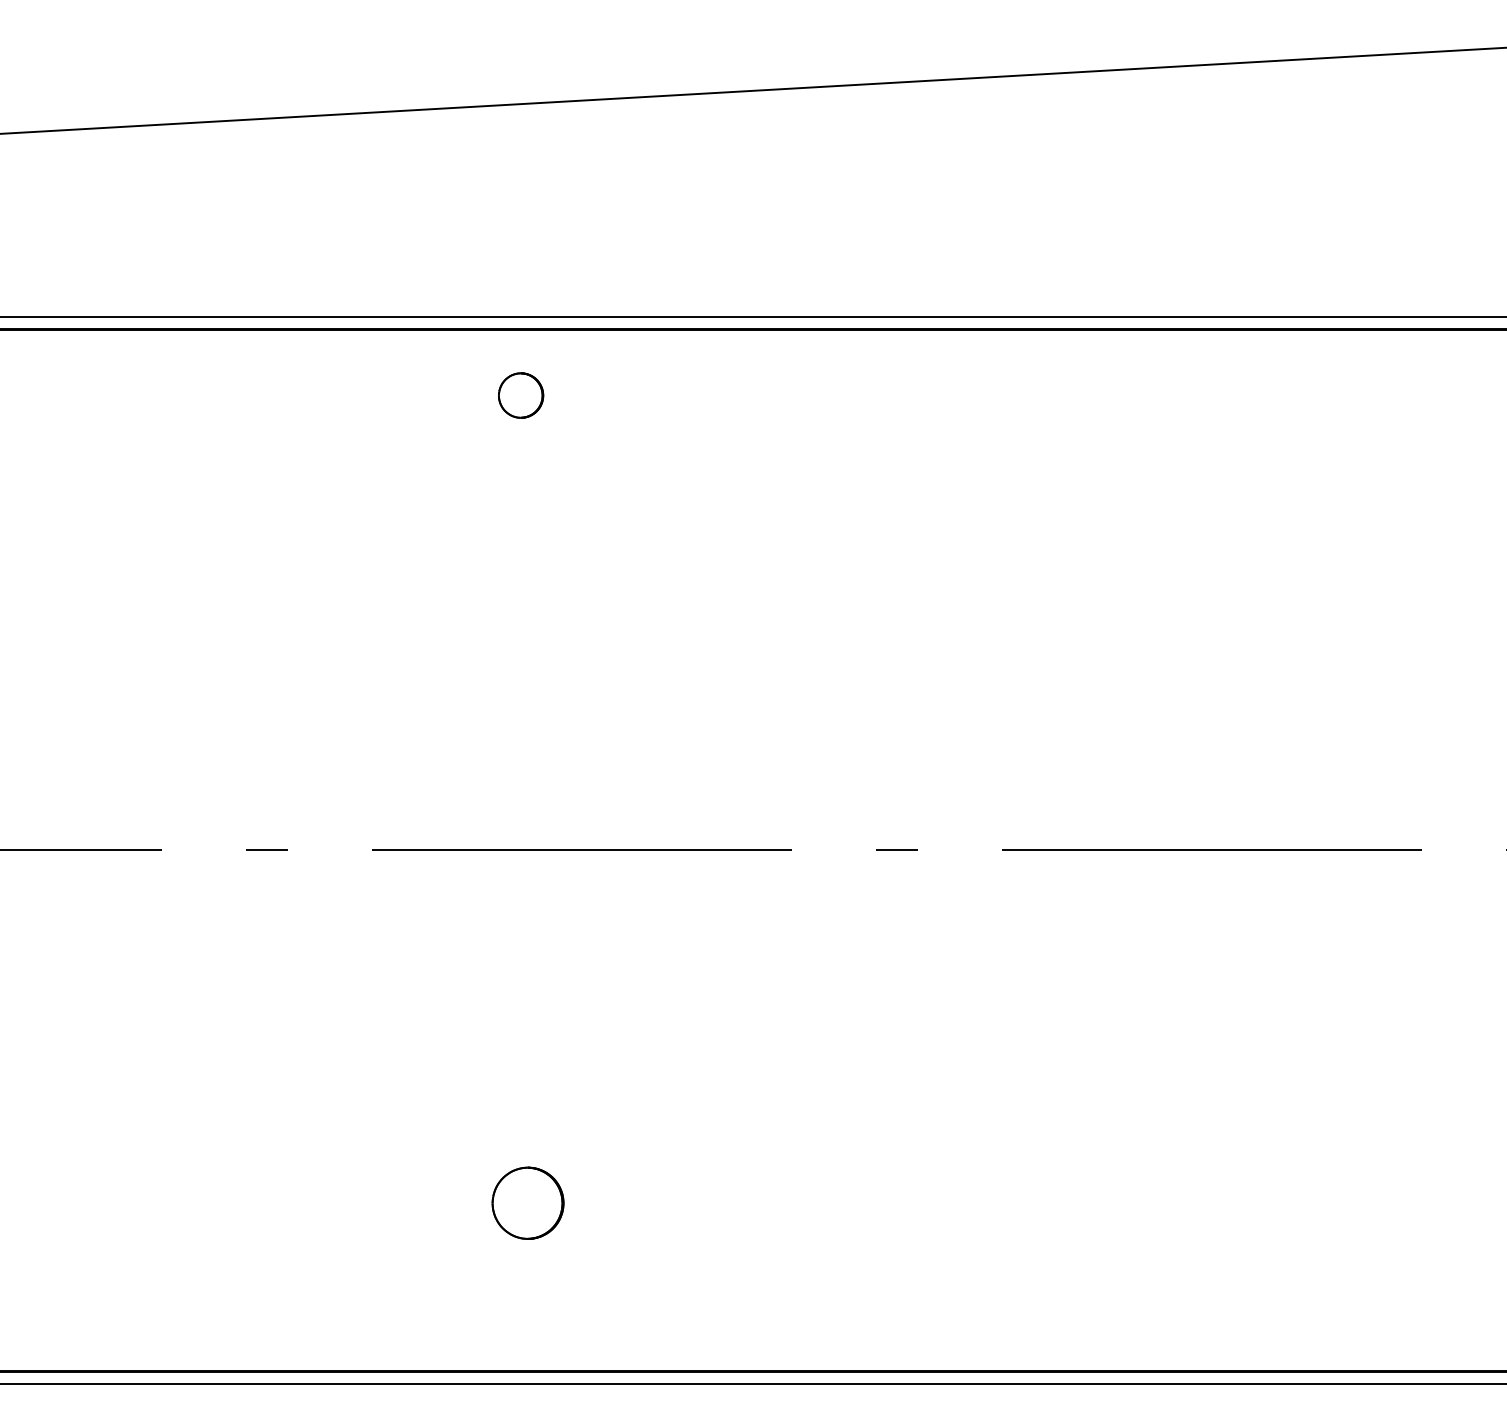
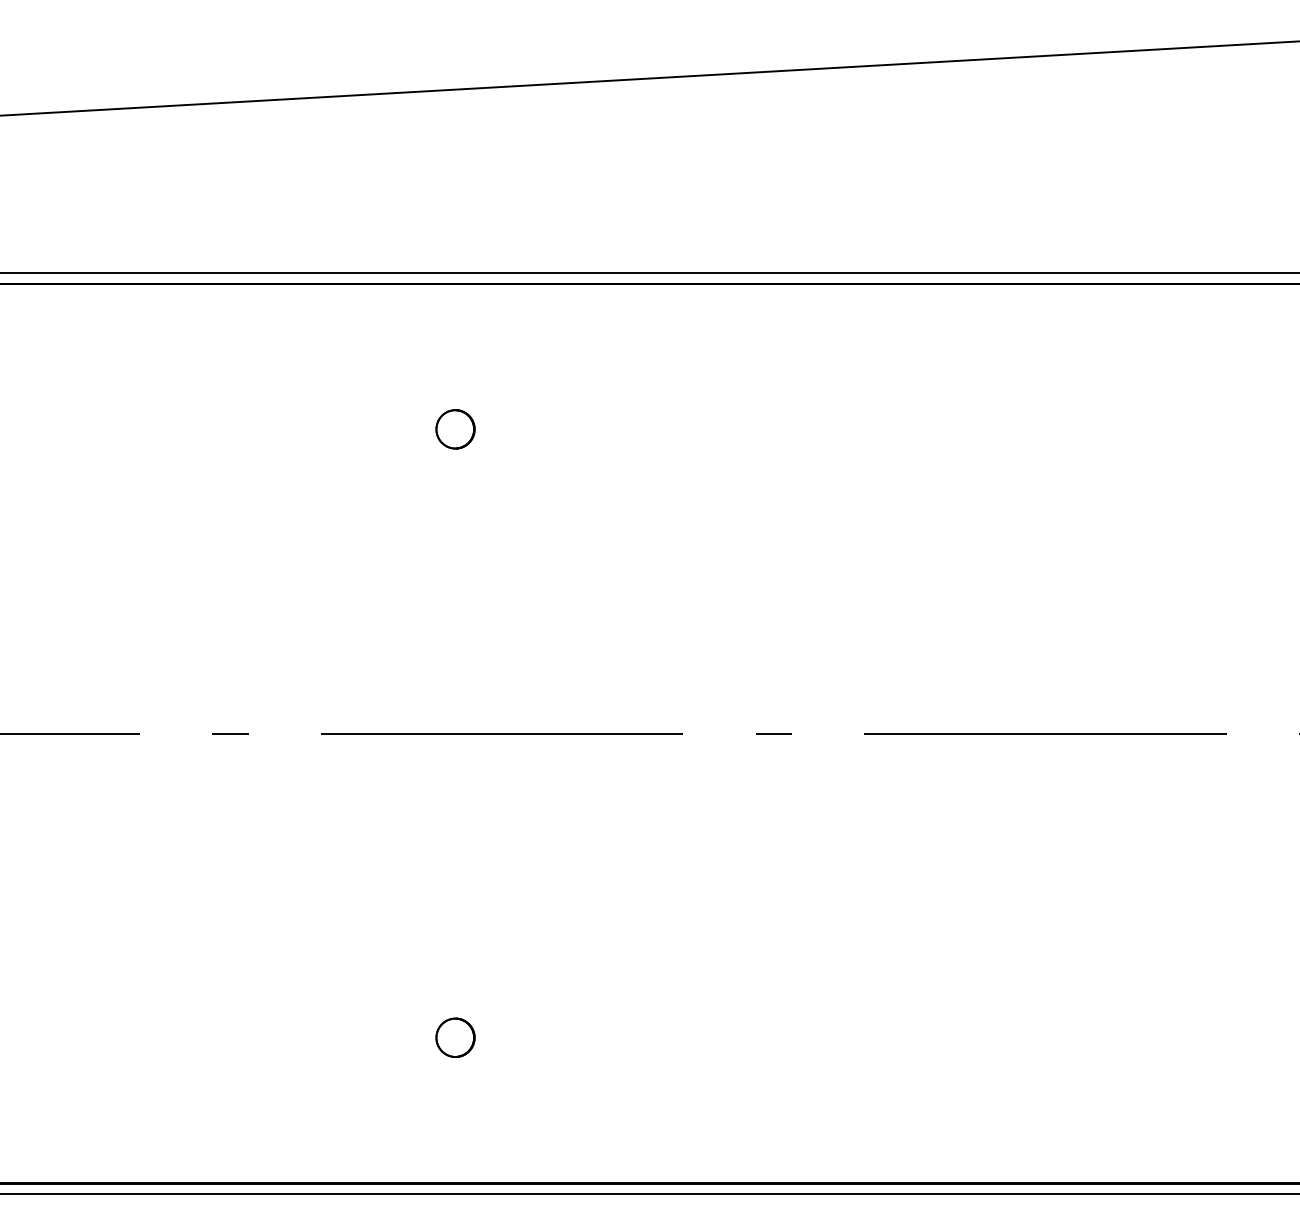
part: (521, 395) -> (455, 429), moved
part: (527, 1202) -> (455, 1037), size x0.62

